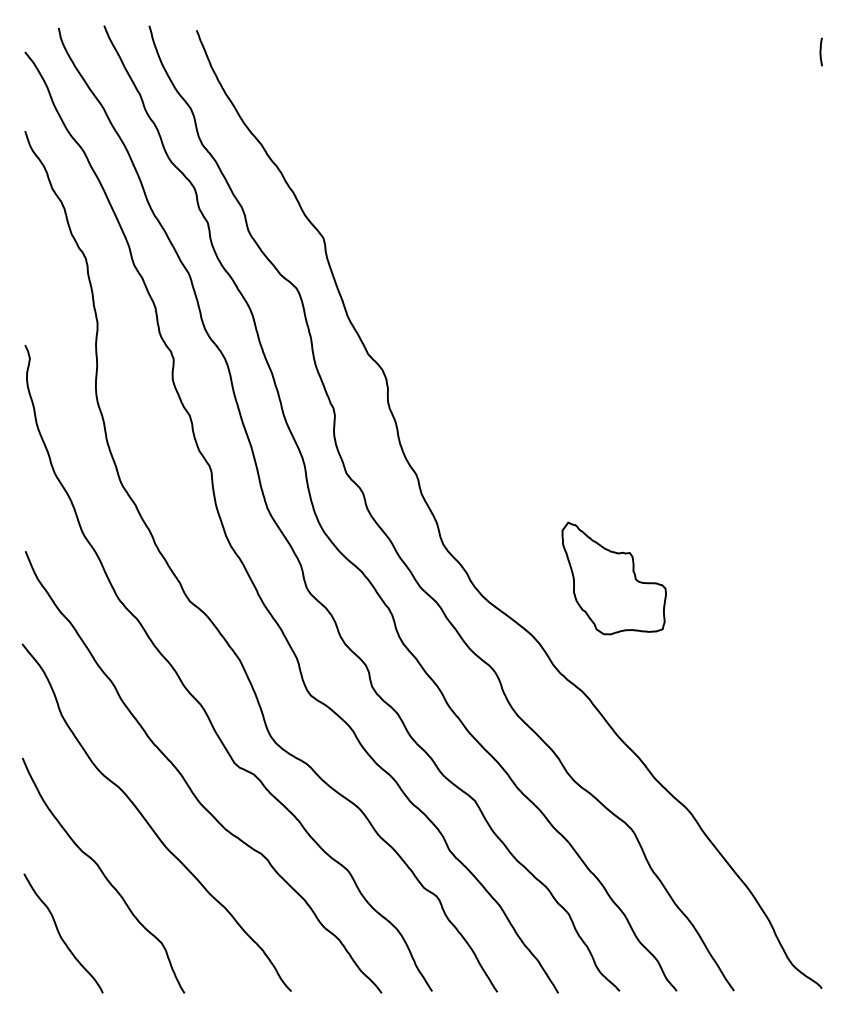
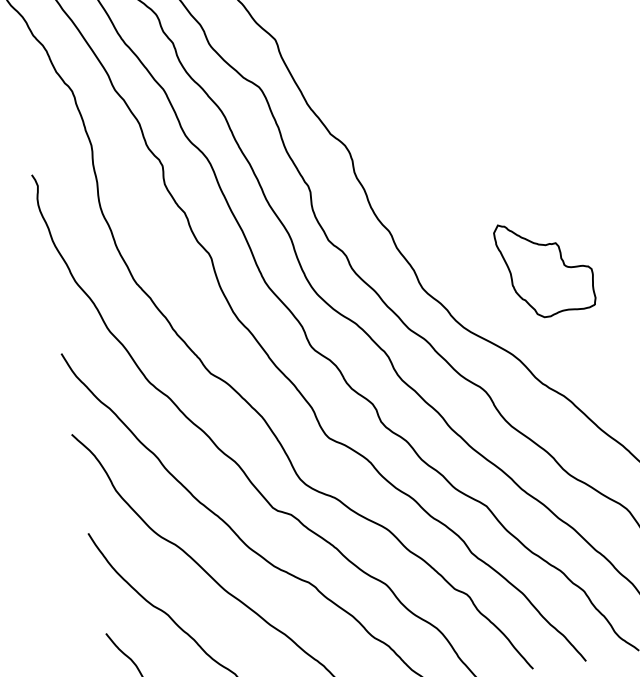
part: (613, 578) -> (545, 267), moved

